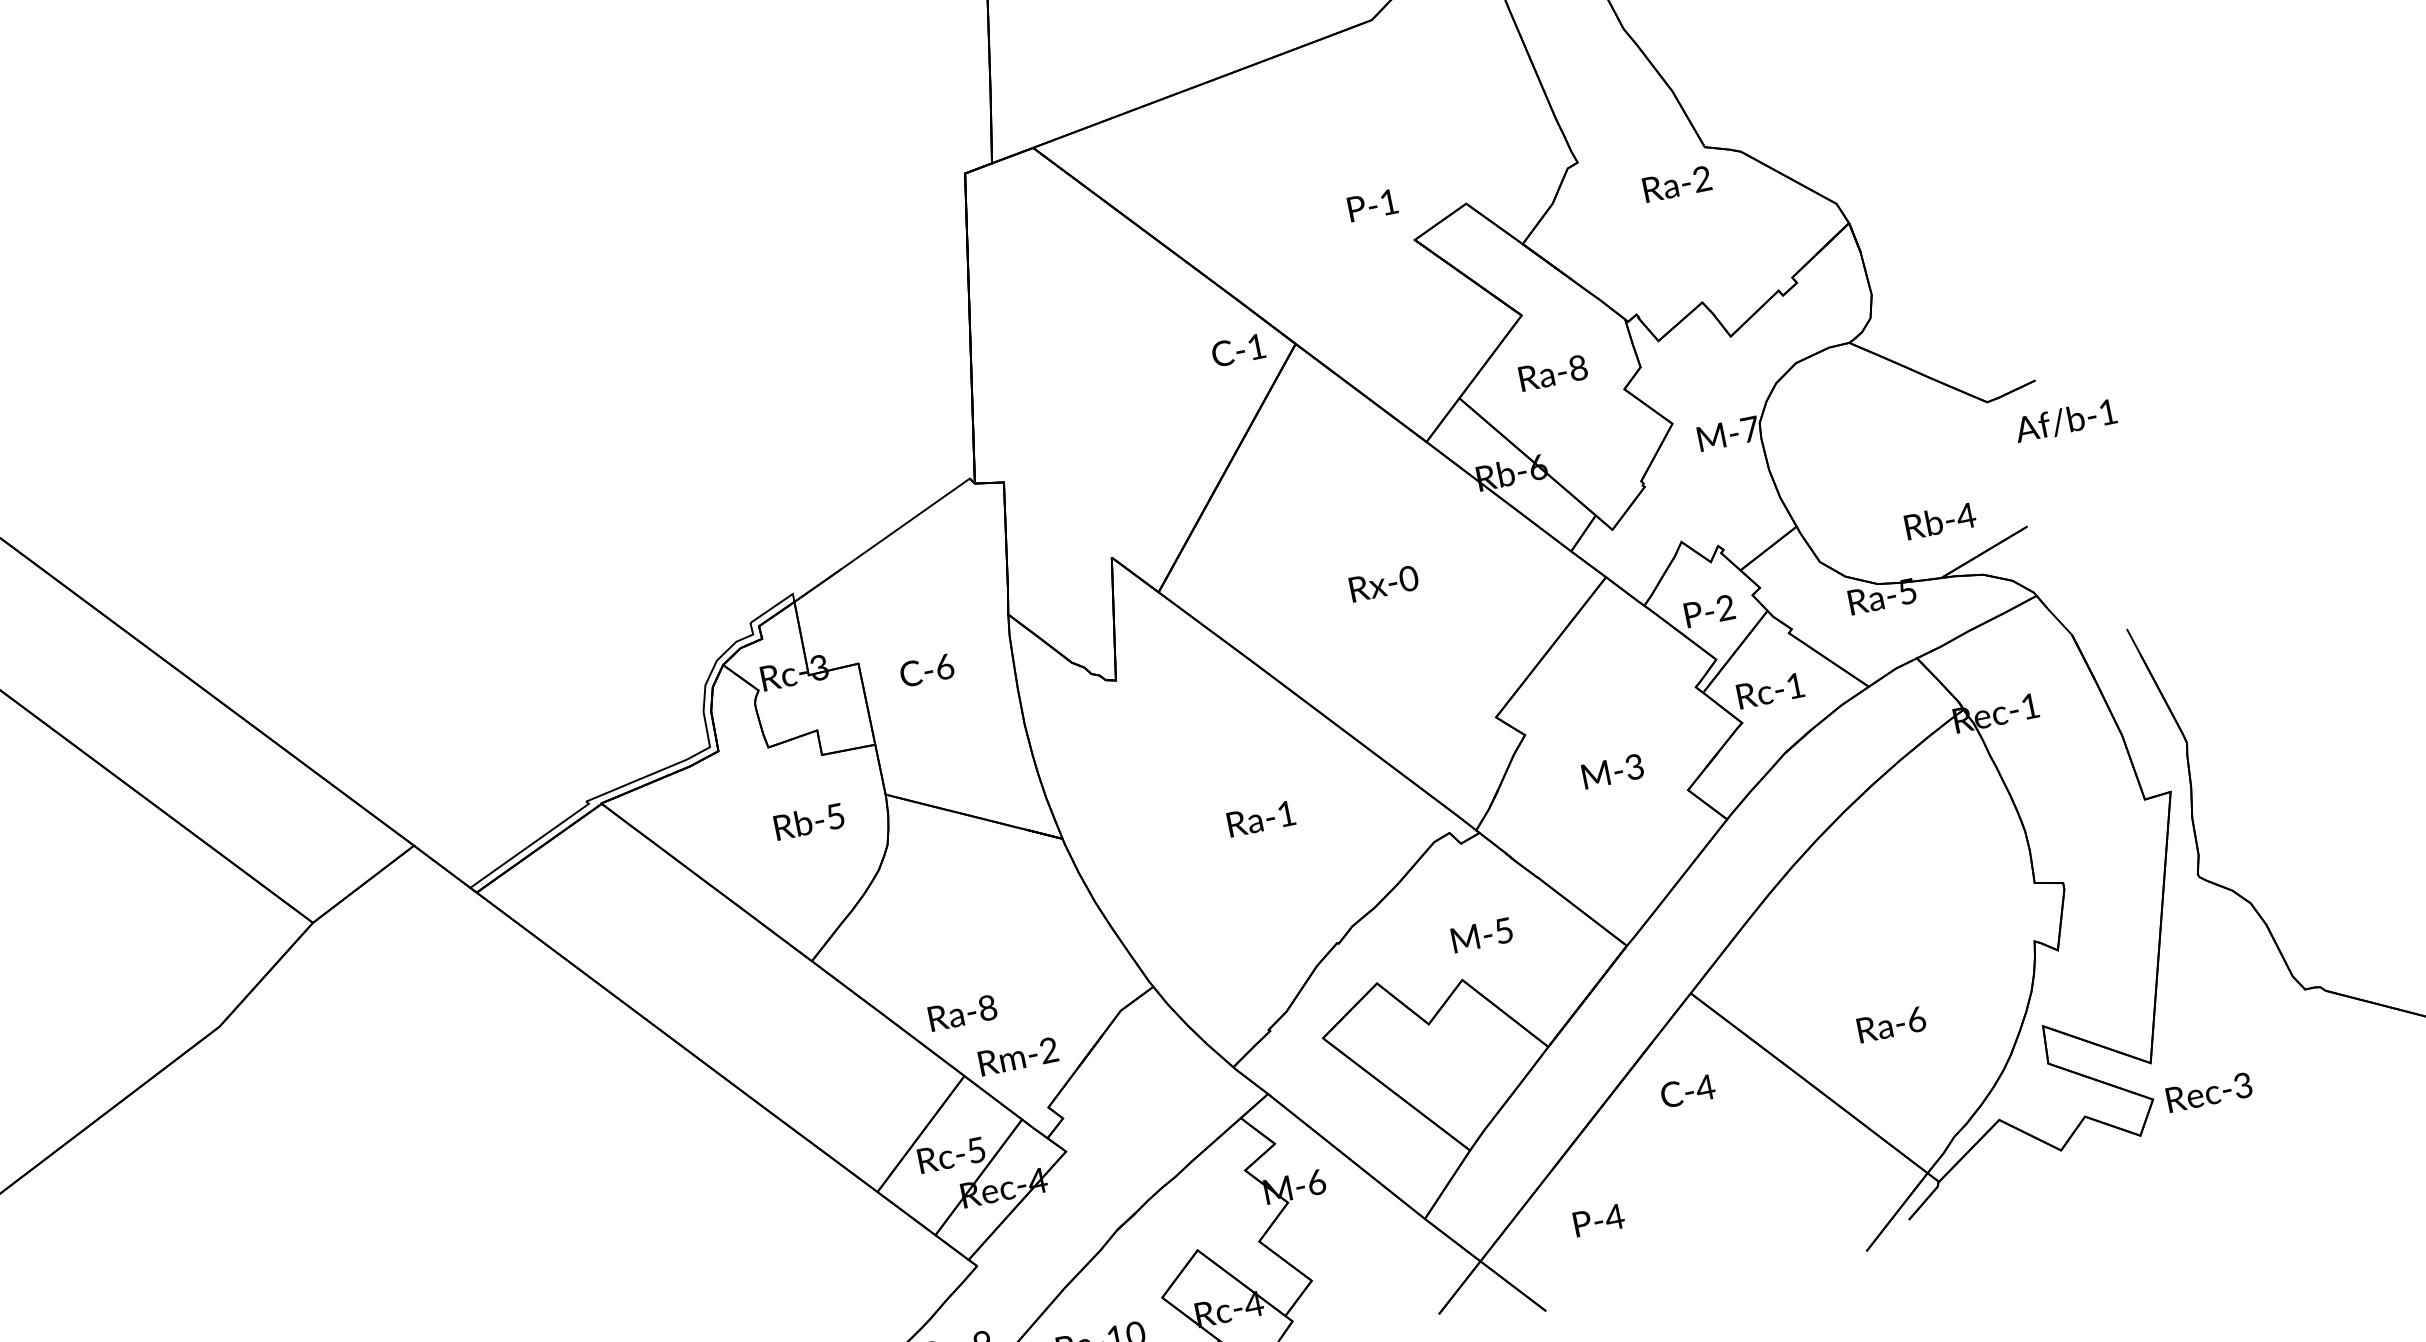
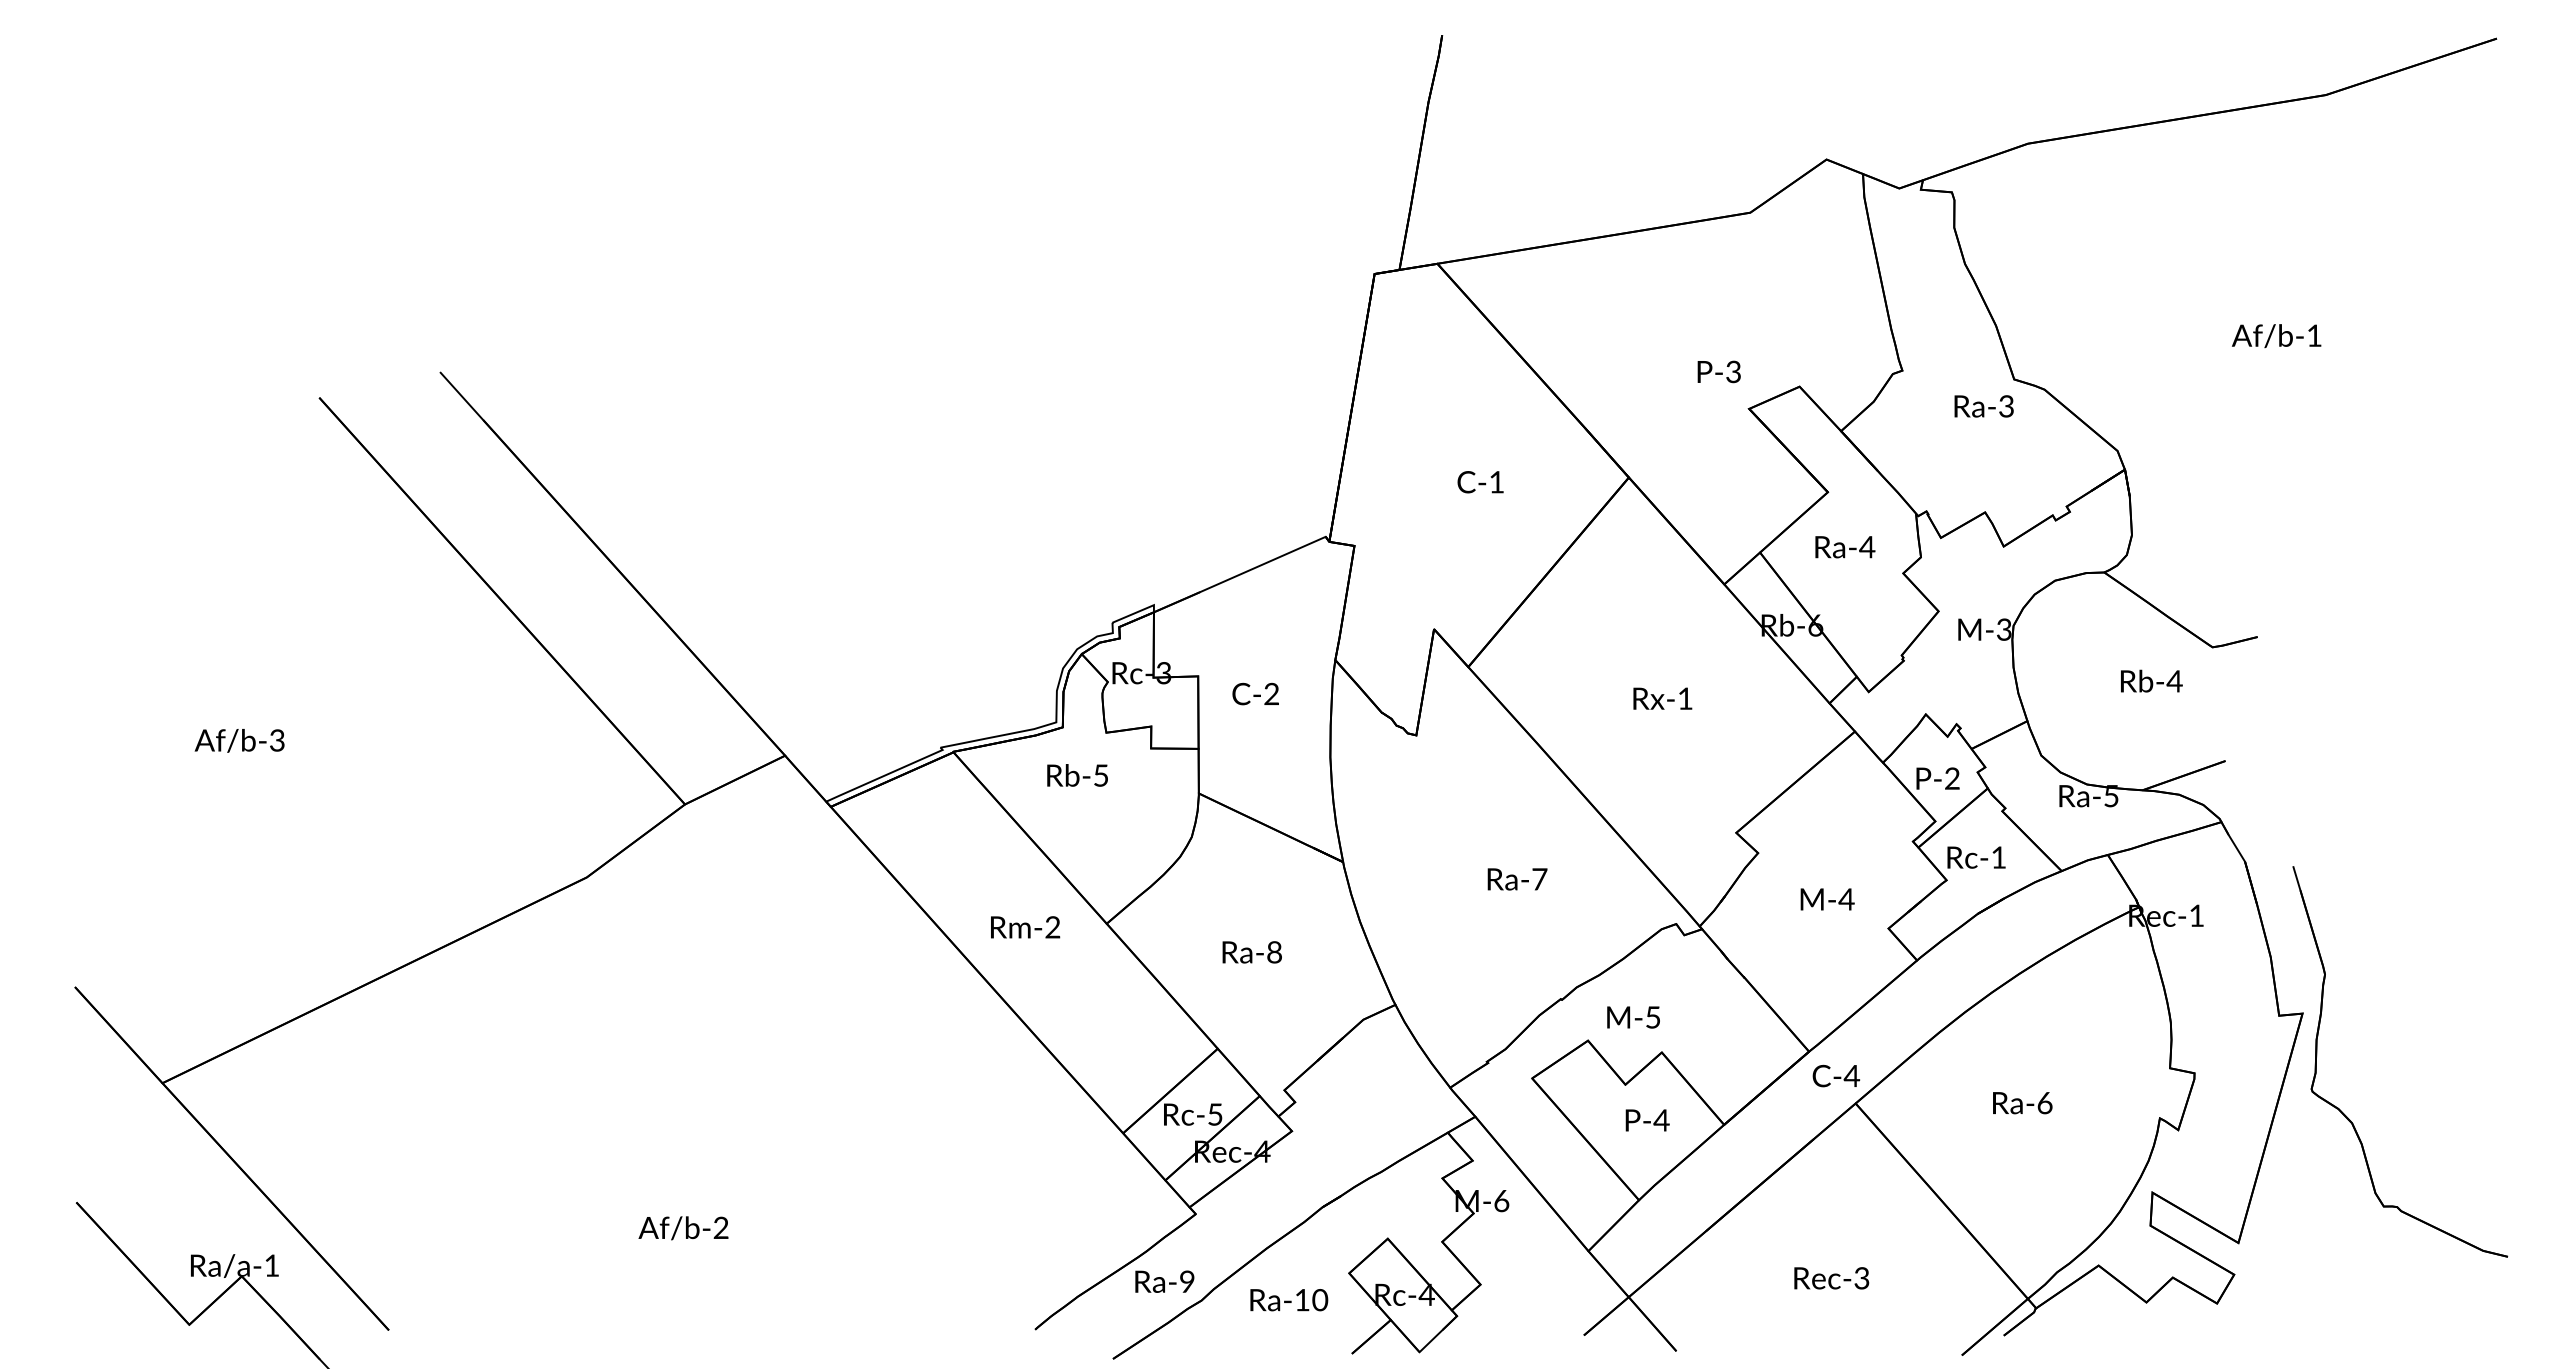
text: (1702, 180) -> (2006, 407), Ra-2 -> Ra-3
text: (1388, 201) -> (1733, 371), P-1 -> P-3
text: (1238, 350) -> (1480, 482), moved
text: (1578, 368) -> (1867, 547), Ra-8 -> Ra-4
text: (2065, 420) -> (2276, 335), moved
text: (1750, 429) -> (2004, 629), M-7 -> M-3
text: (1939, 520) -> (2151, 680), moved
text: (1408, 578) -> (1685, 698), Rx-0 -> Rx-1
text: (944, 666) -> (1271, 693), C-6 -> C-2
text: (1634, 767) -> (1846, 899), M-3 -> M-4
text: (1286, 814) -> (1539, 879), Ra-1 -> Ra-7
text: (809, 821) -> (1077, 775), moved
text: (1481, 935) -> (1633, 1017), moved
text: (961, 1013) -> (1251, 952), moved
text: (1891, 1025) -> (2022, 1103), moved
text: (1018, 1056) -> (1025, 927), moved
text: (1688, 1090) -> (1836, 1075), moved
text: (2209, 1092) -> (1831, 1278), moved
text: (1598, 1220) -> (1647, 1120), moved

